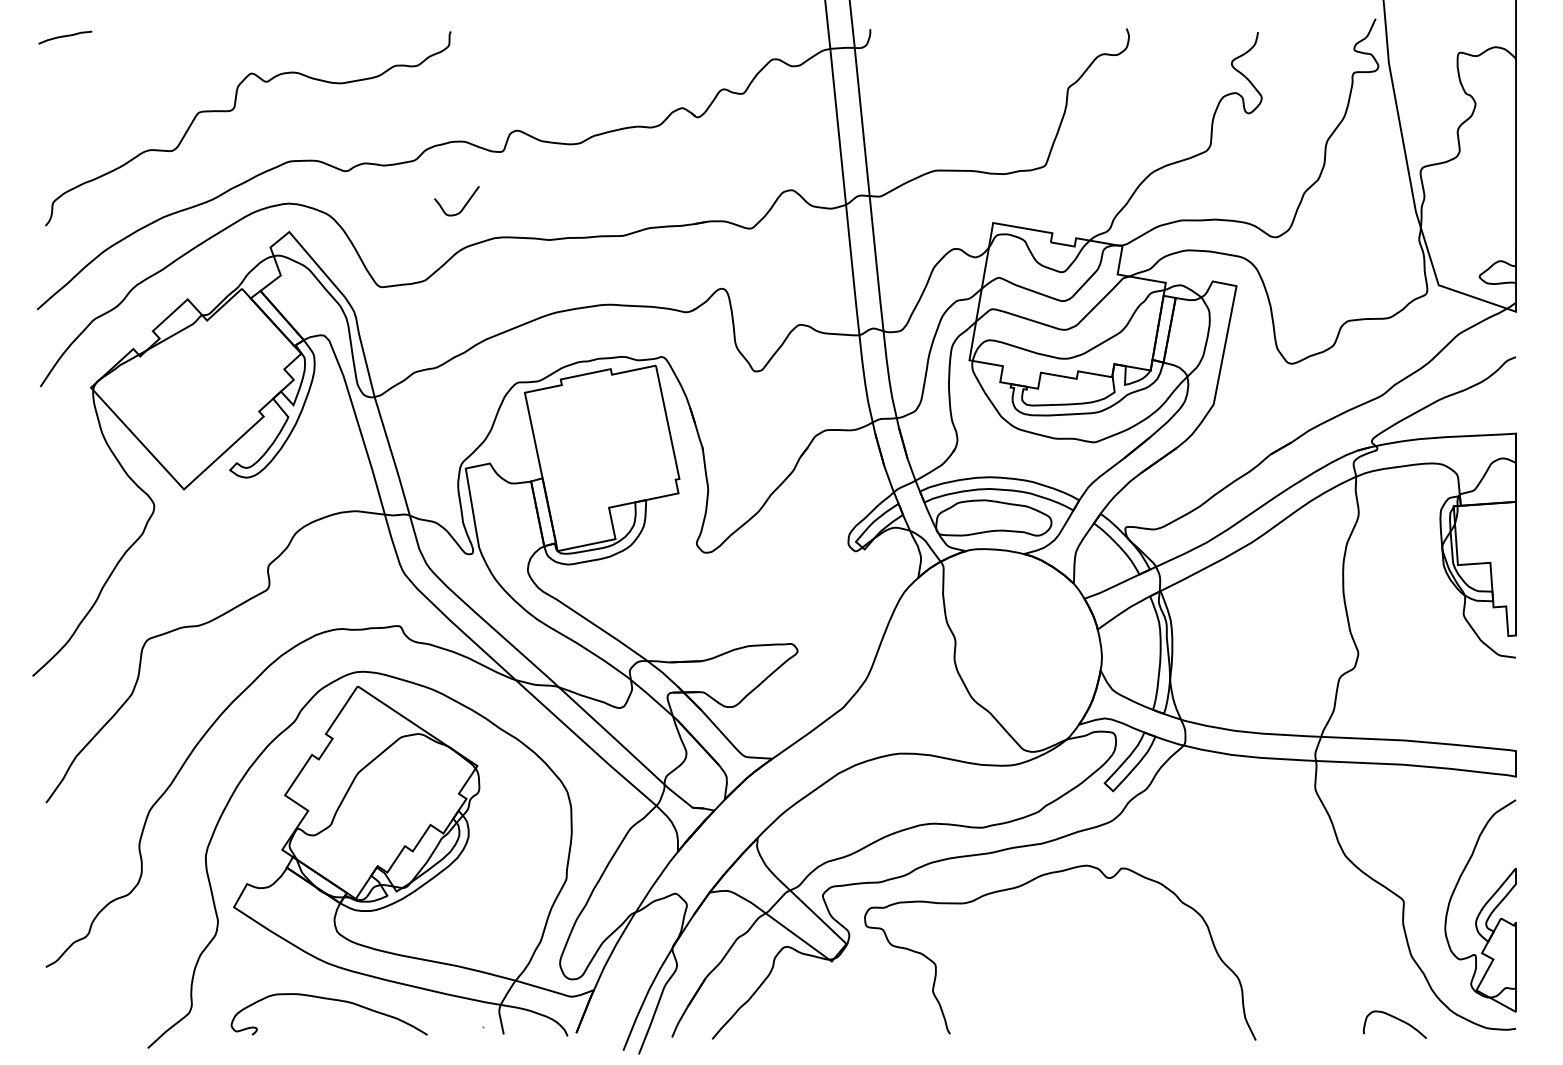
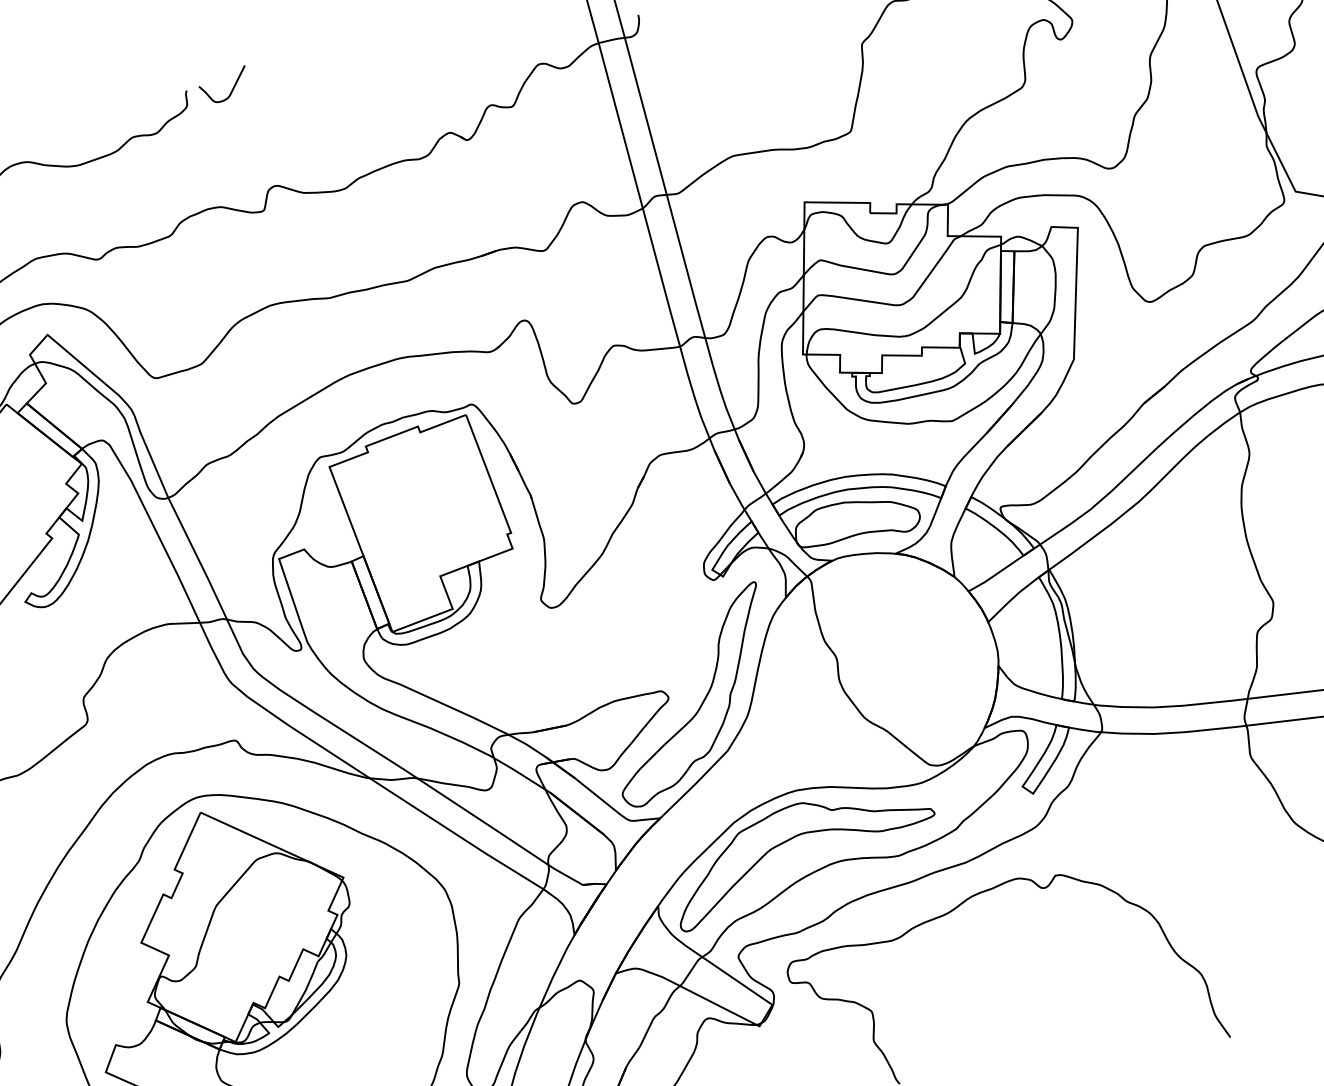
curve: (462, 207) -> (230, 91), moved
part: (826, 660) -> (701, 702), added
part: (891, 796) -> (795, 838), added

